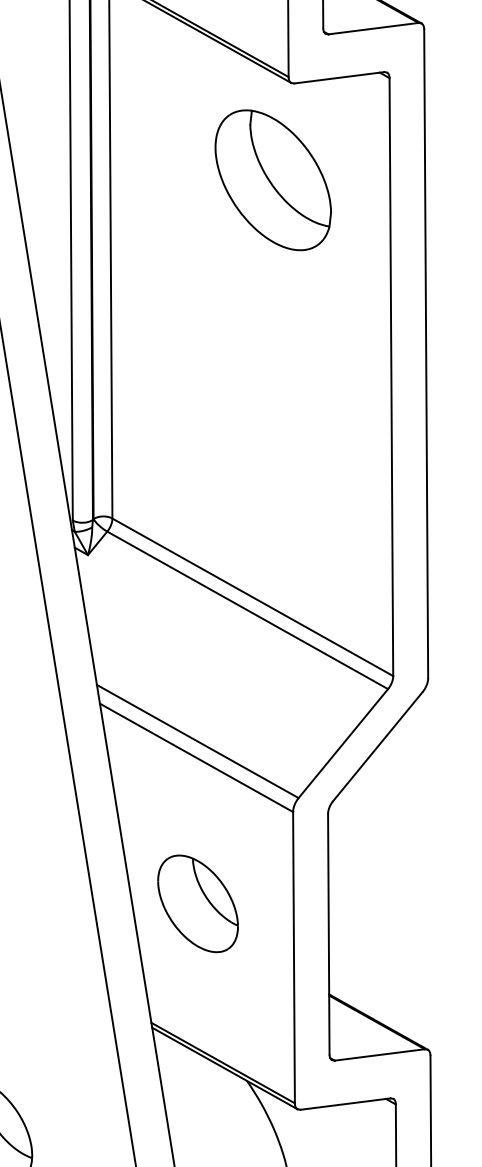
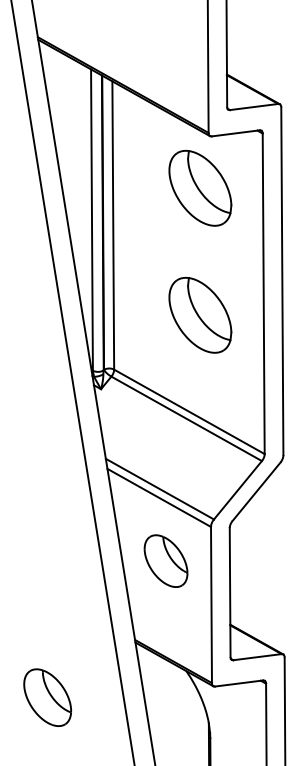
part: (273, 415) -> (200, 314), added
part: (197, 902) -> (165, 560), moved

